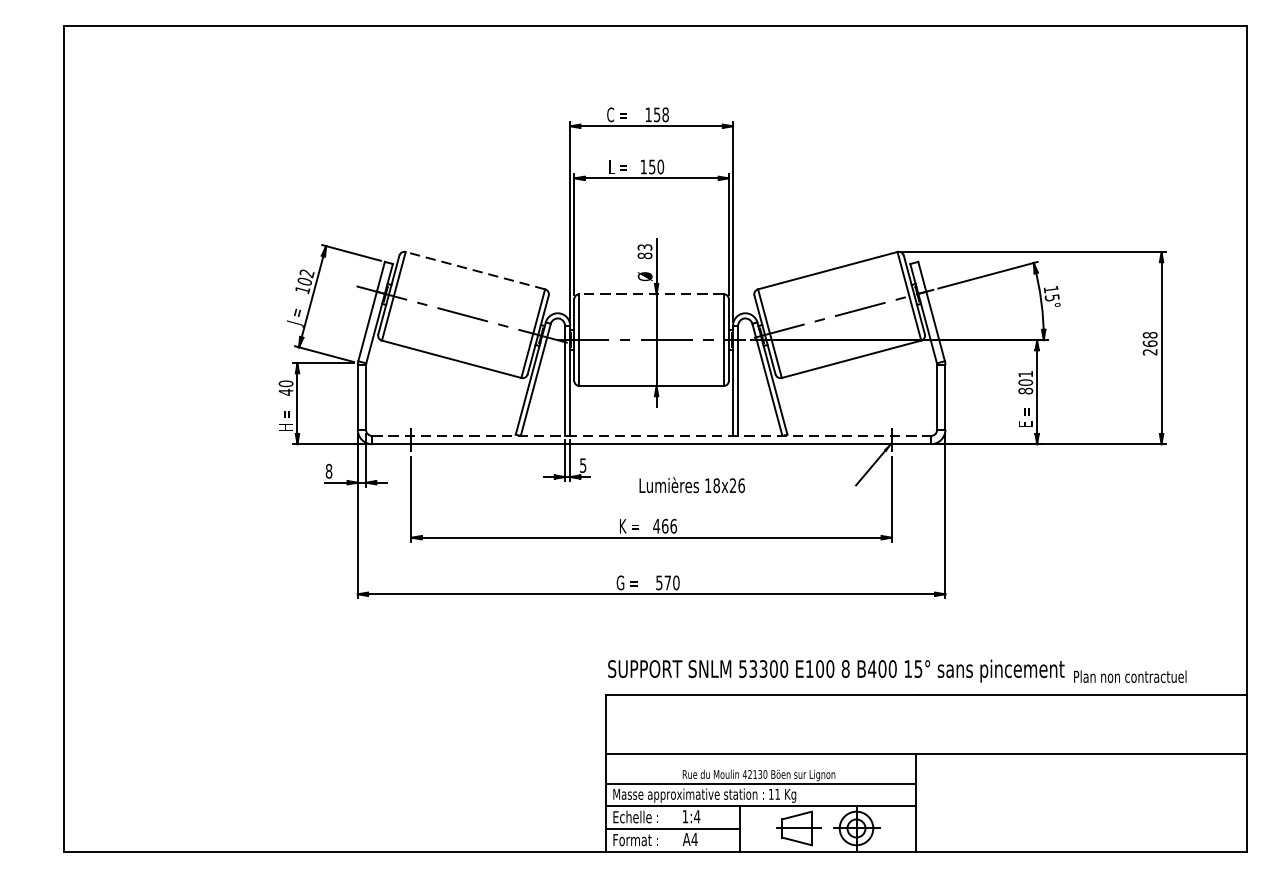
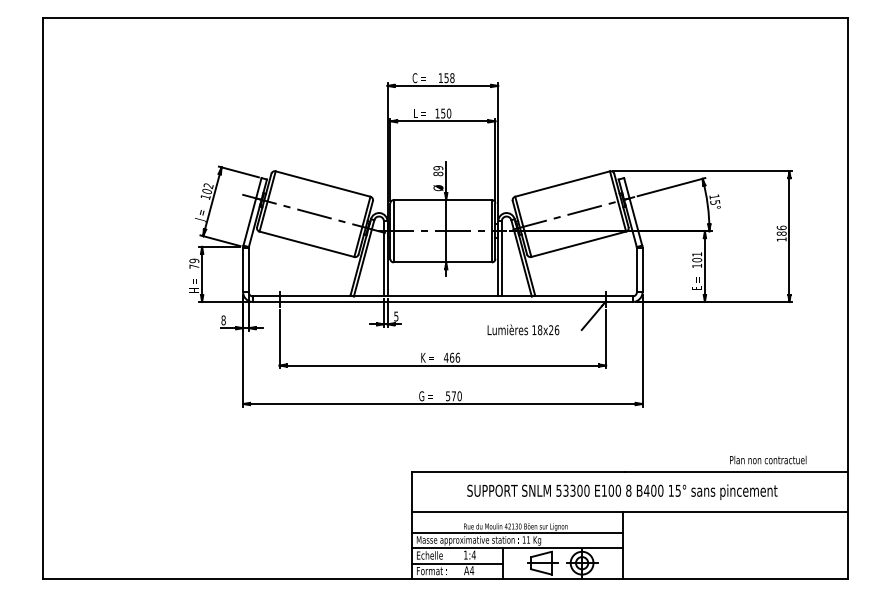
text: (645, 247) -> (438, 168), 83 -> 89
line: (474, 269) -> (322, 183), dashed -> solid
line: (651, 294) -> (442, 200), dashed -> solid
text: (1149, 343) -> (781, 233), 268 -> 186
text: (286, 389) -> (194, 264), 40 -> 79
text: (1026, 390) -> (697, 265), 801 -> 101
line: (651, 436) -> (442, 296), dashed -> solid
text: (692, 484) -> (523, 329), moved
text: (836, 670) -> (622, 491), moved

